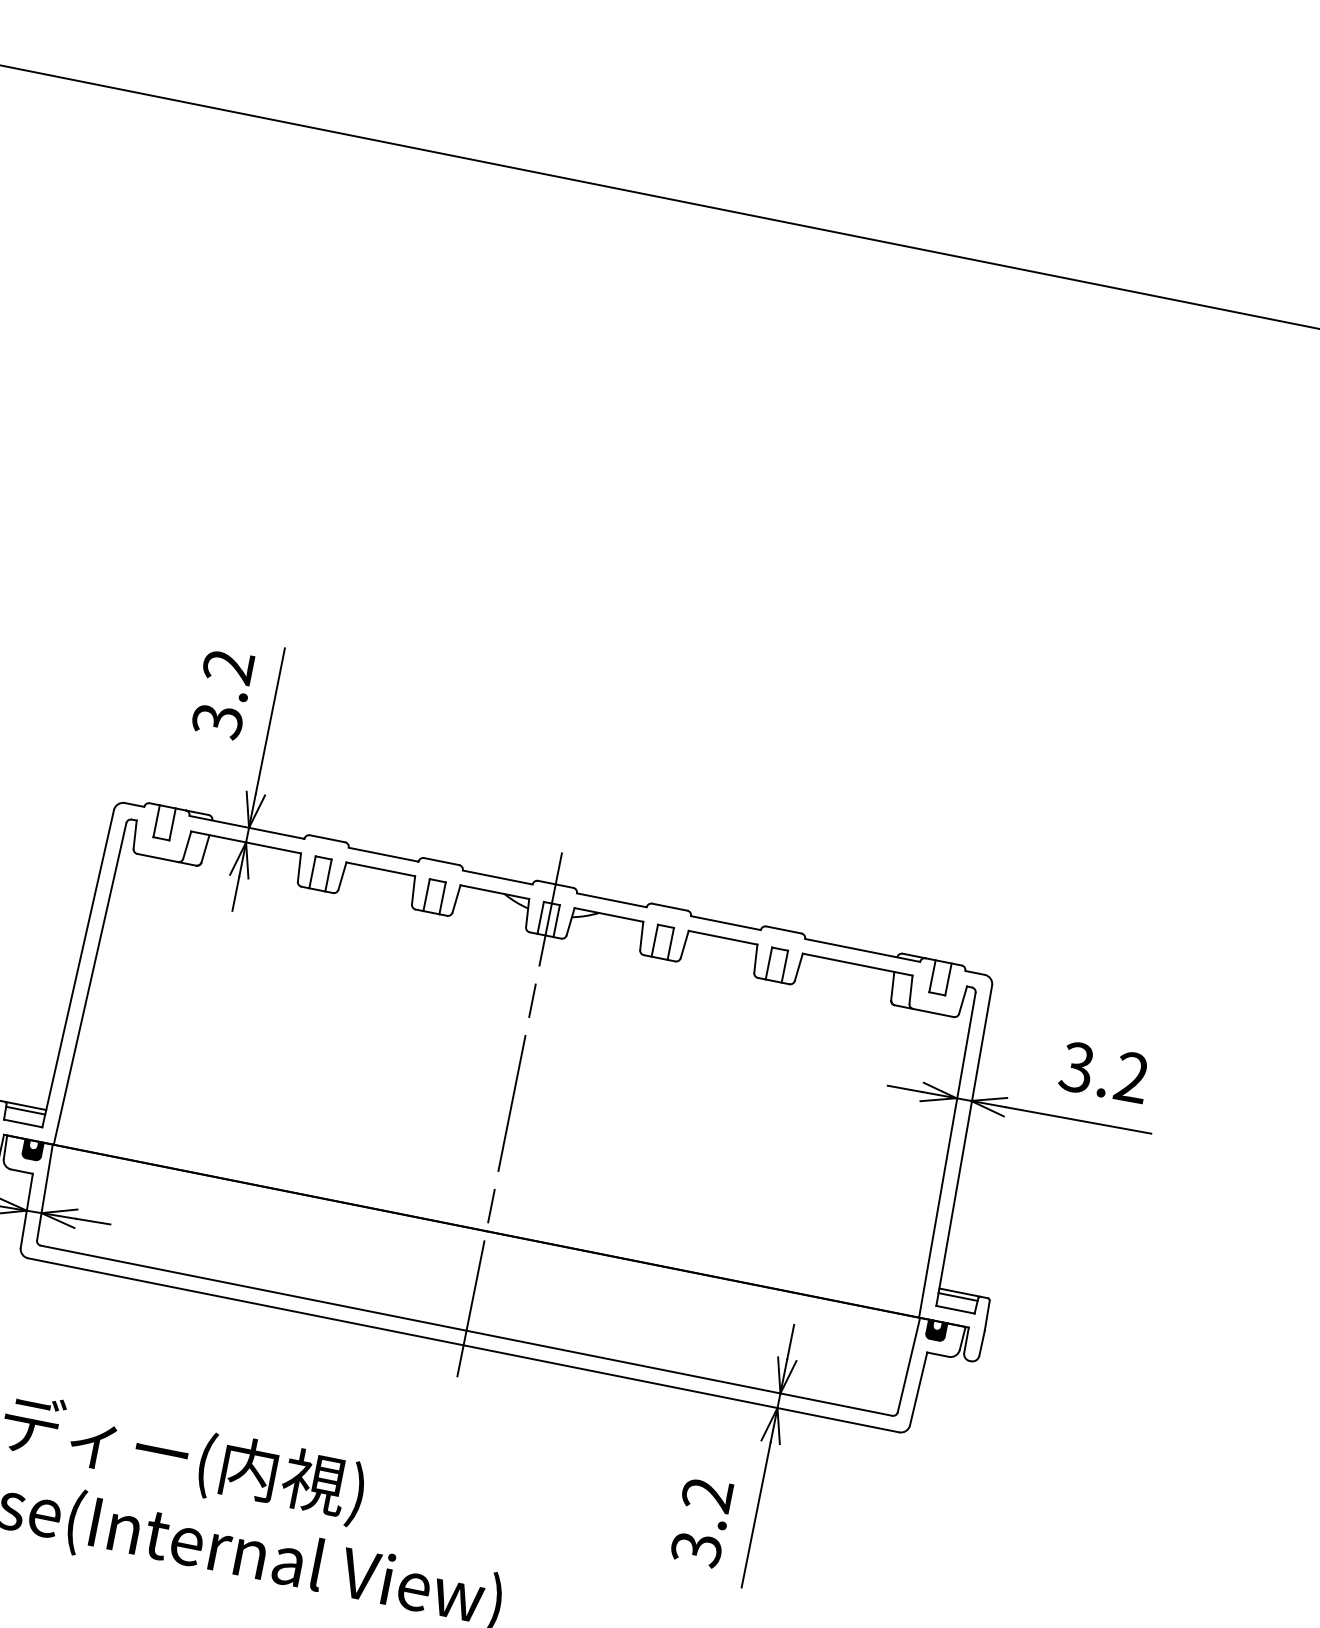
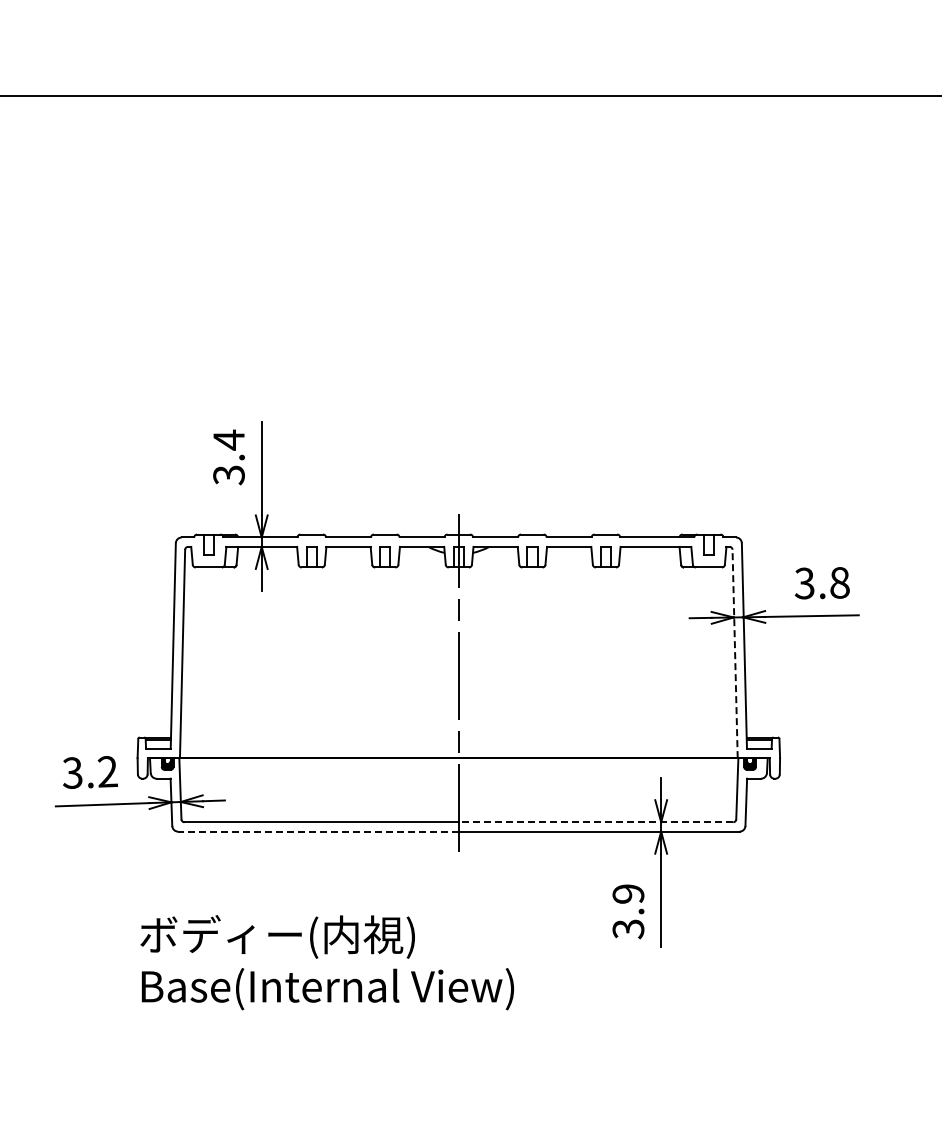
text: (227, 665) -> (228, 439), 3.2 -> 3.4
text: (1131, 1076) -> (839, 582), 3.2 -> 3.8
line: (948, 1154) -> (735, 653), solid -> dashed
line: (245, 1301) -> (318, 831), solid -> dashed
line: (678, 1373) -> (595, 822), solid -> dashed
text: (707, 1493) -> (628, 893), 3.2 -> 3.9

